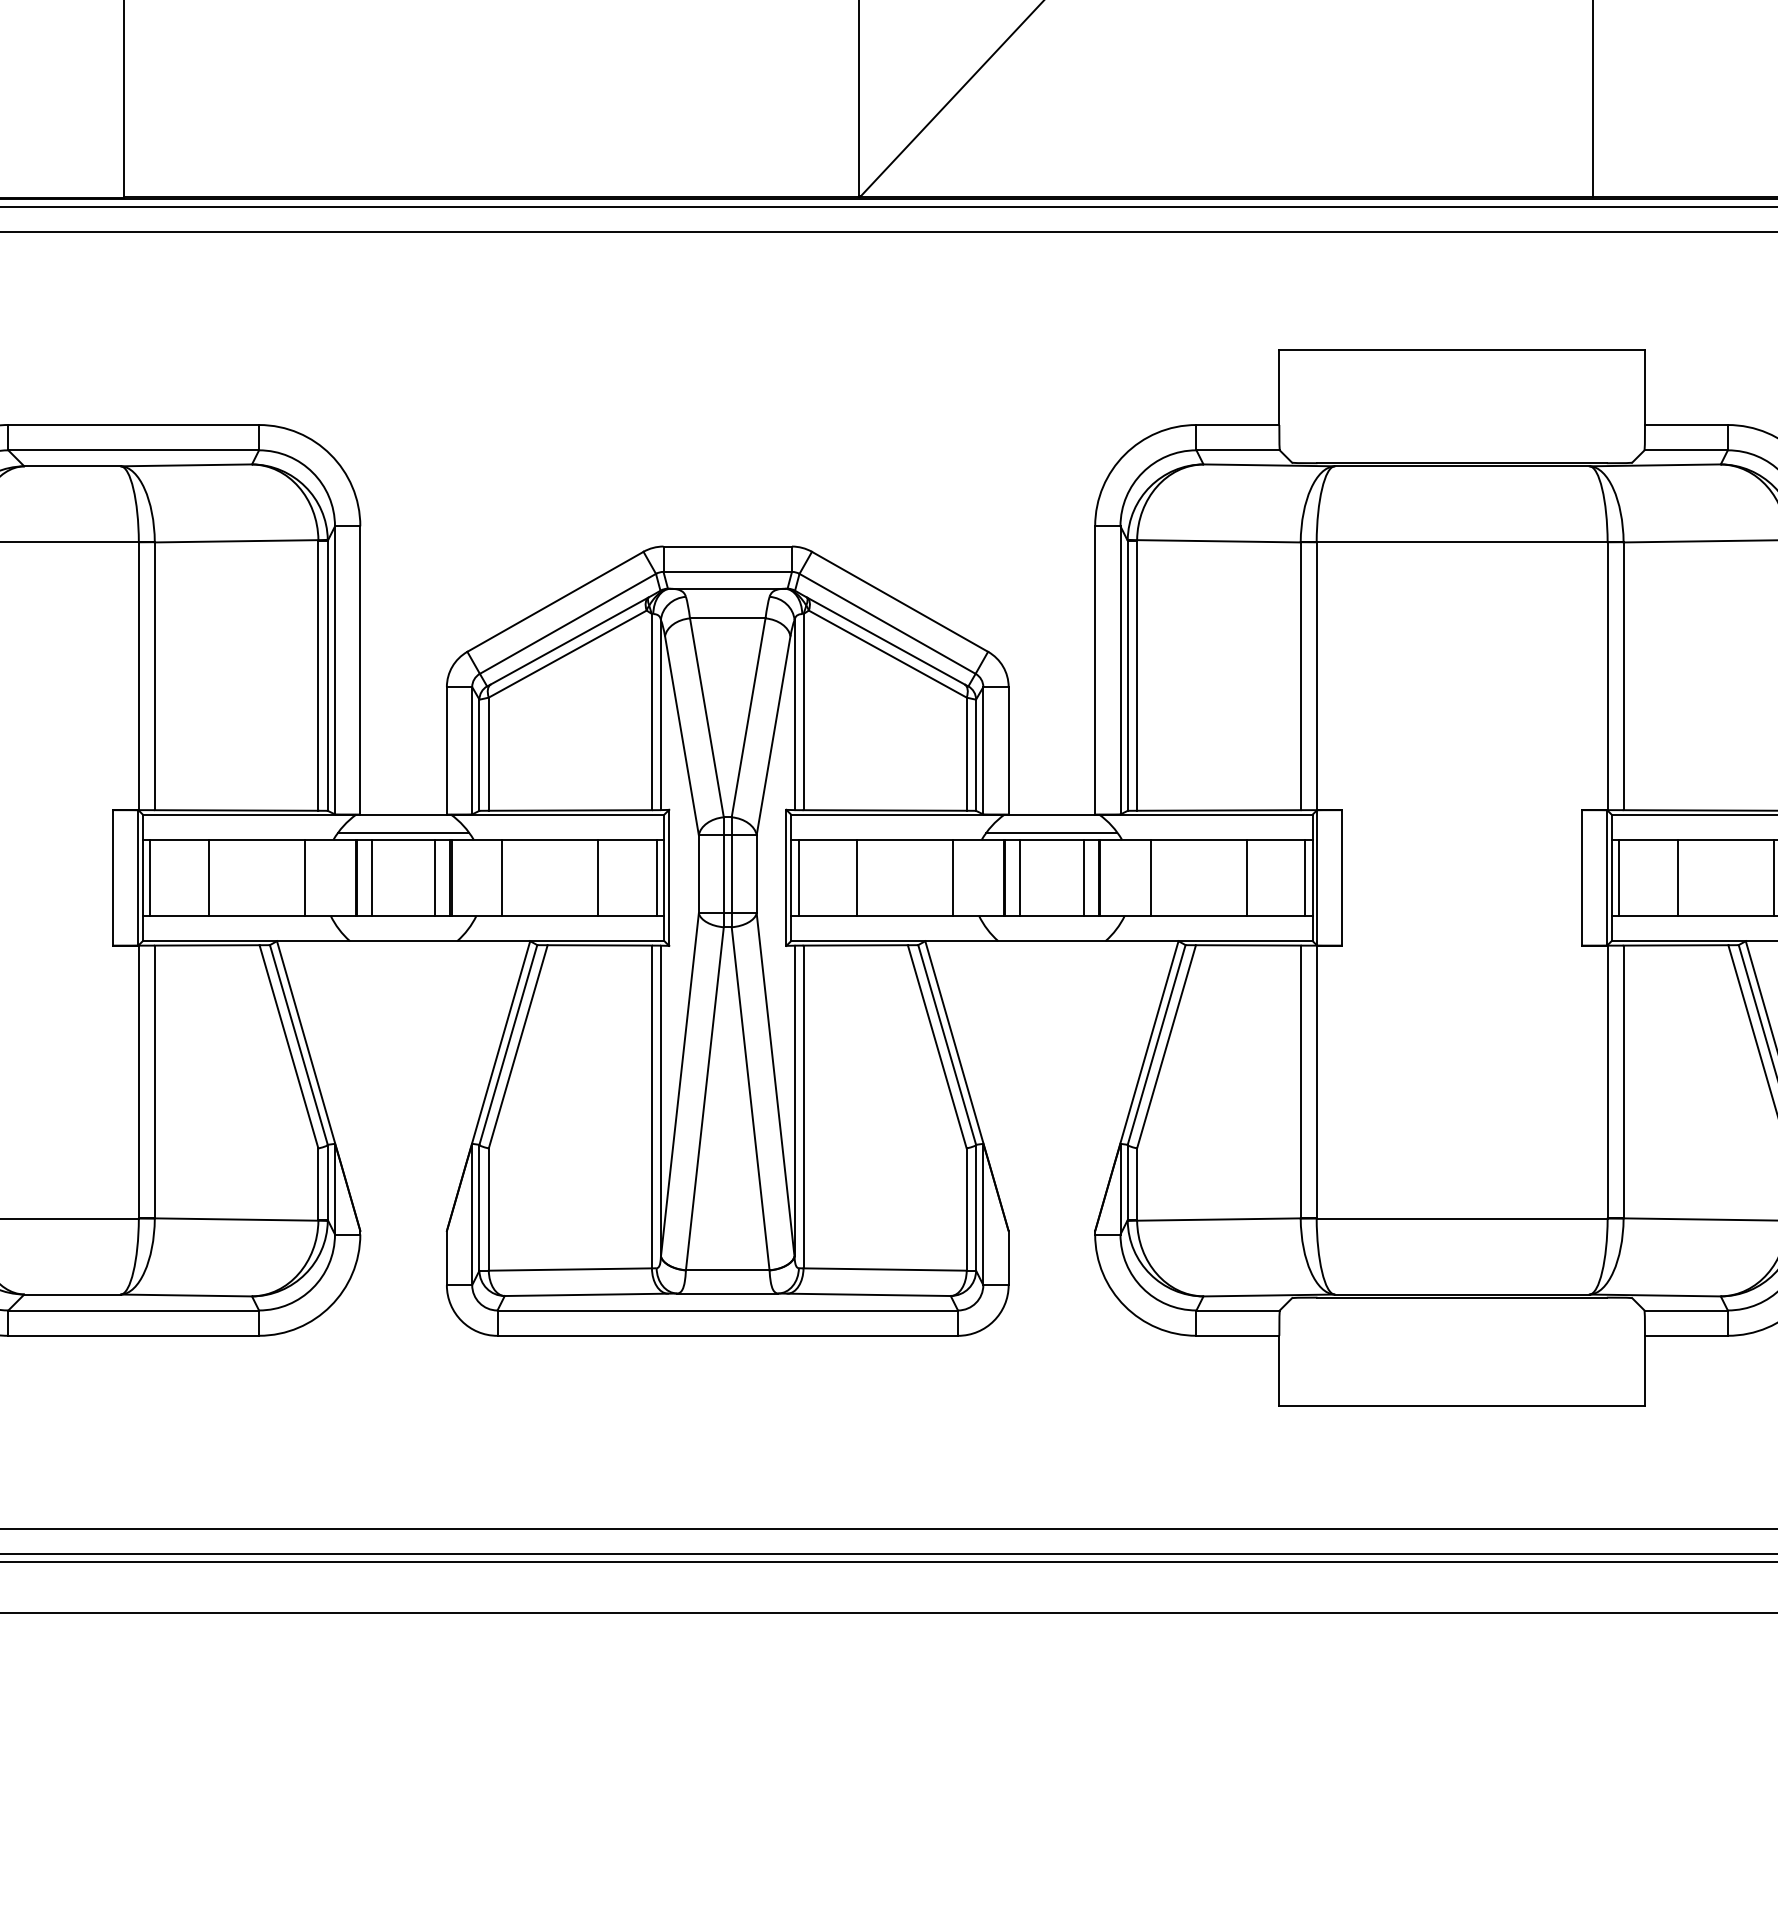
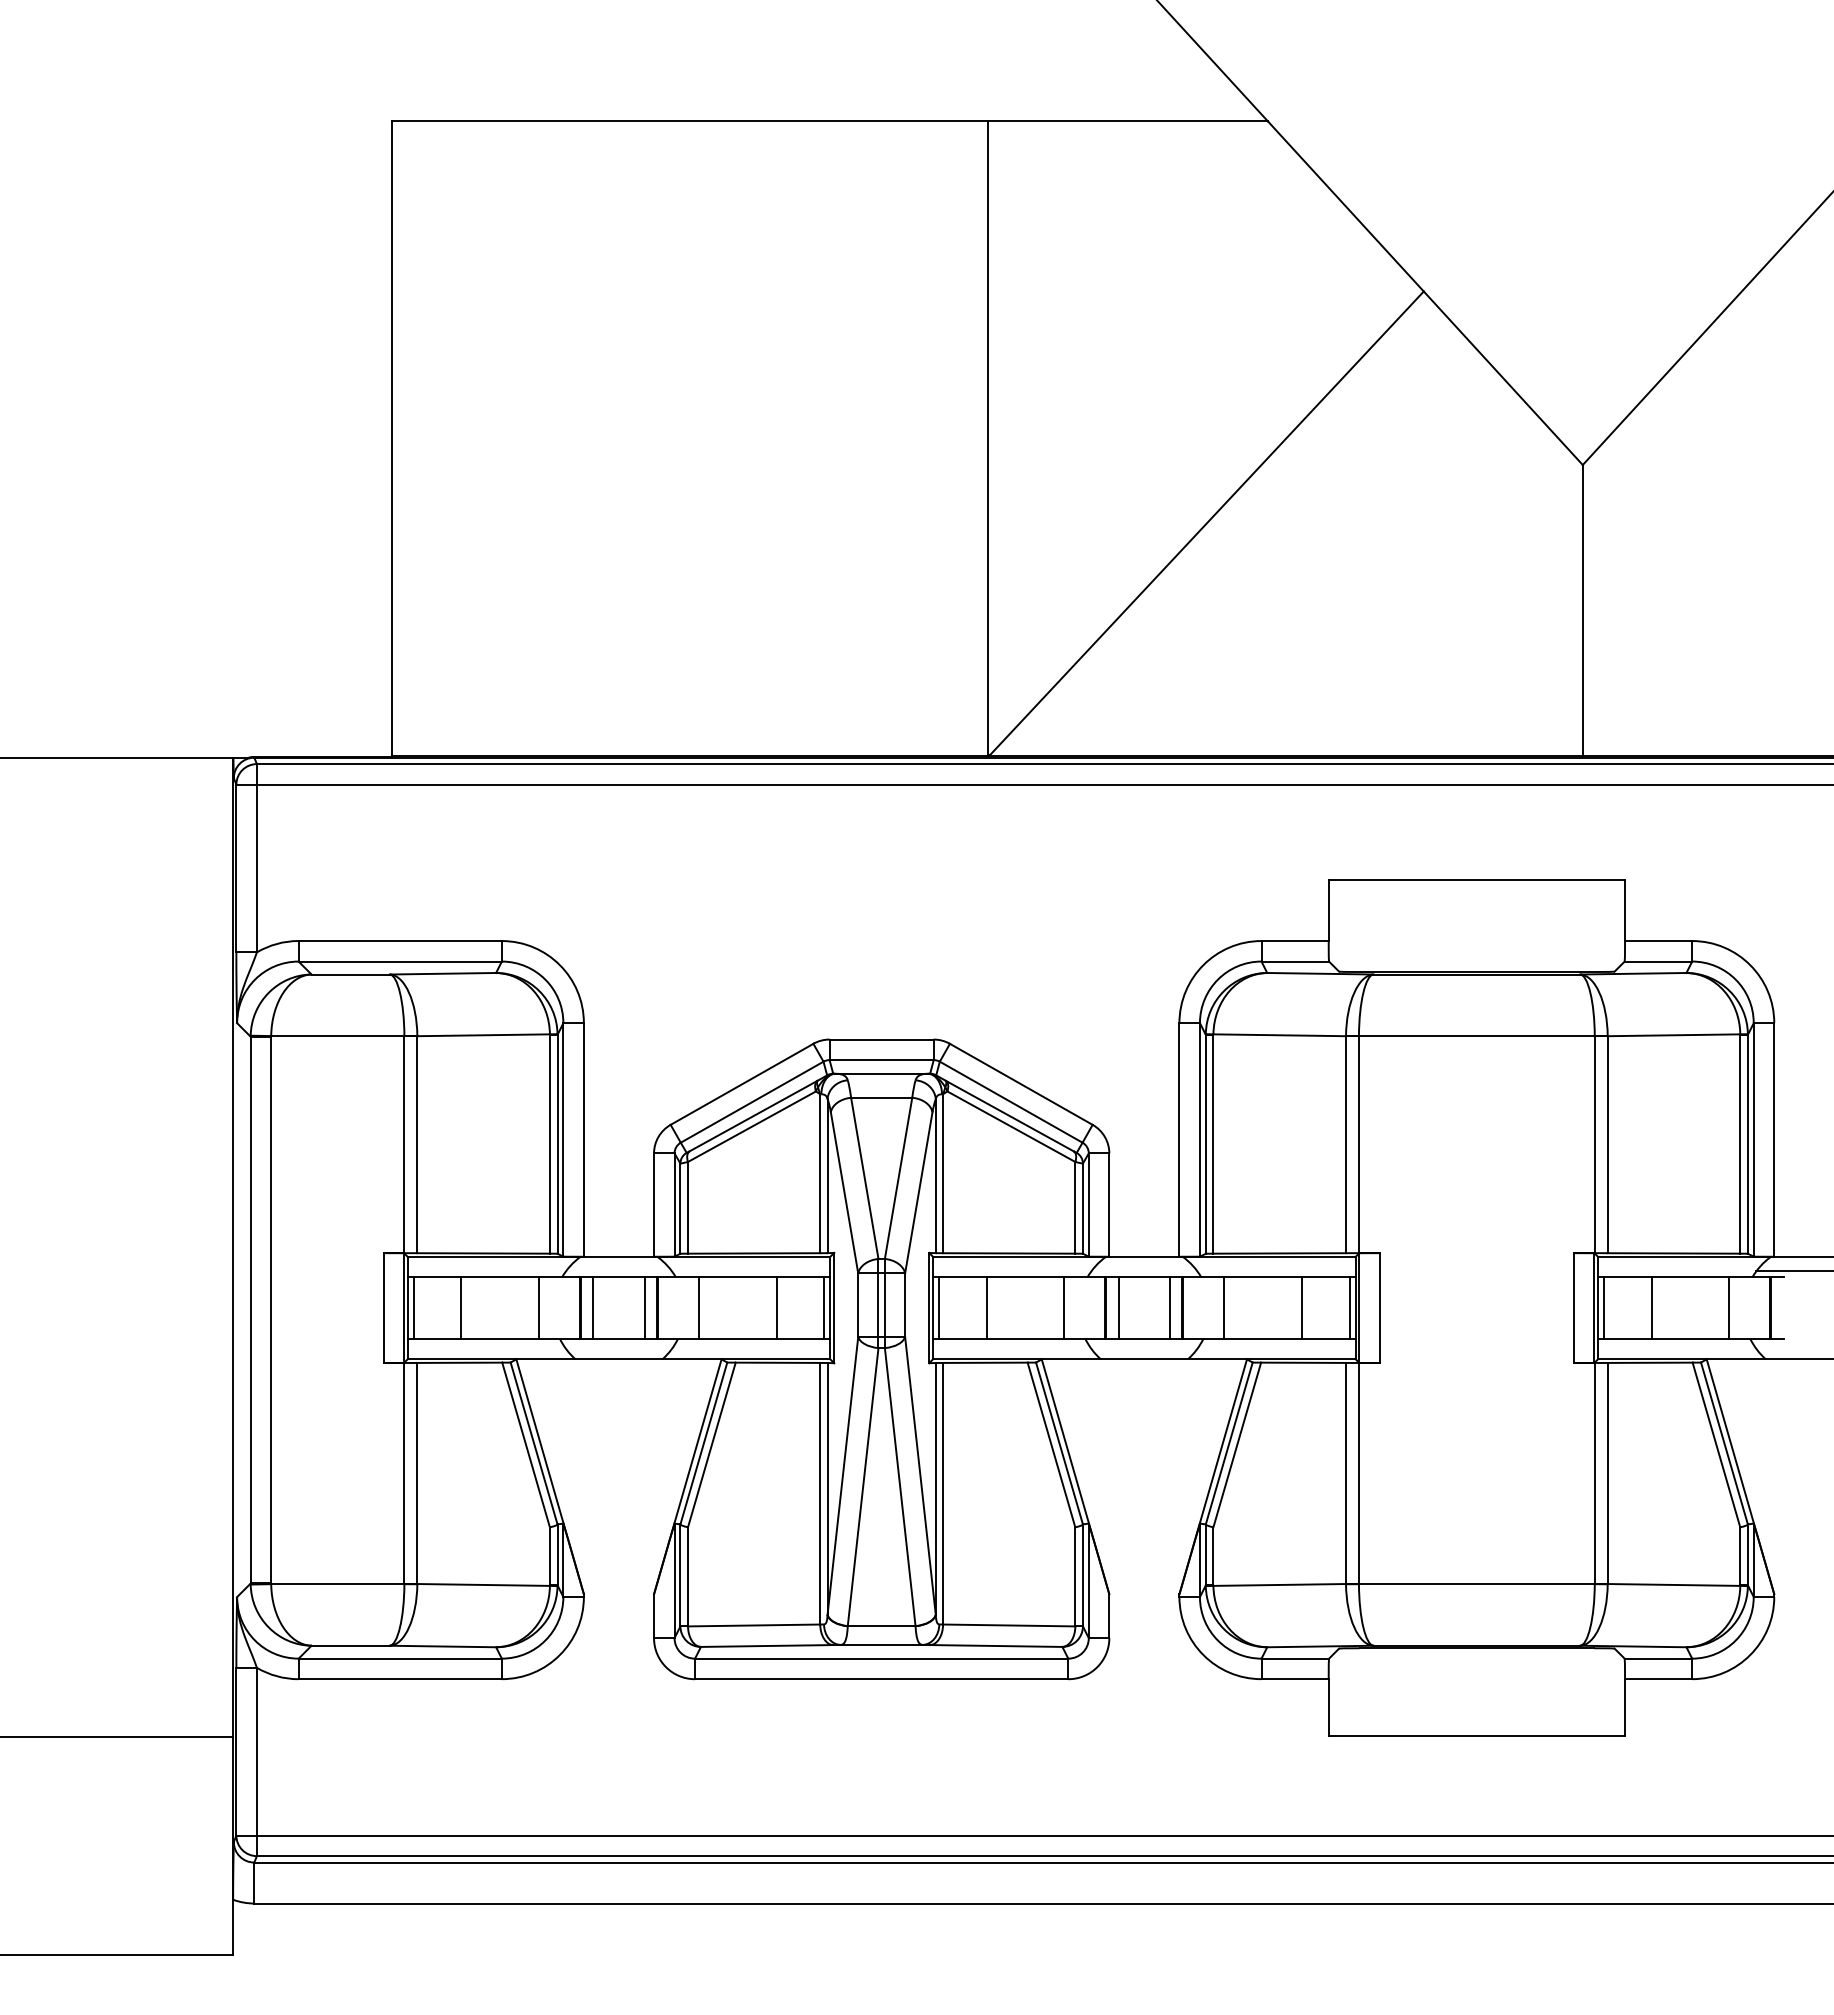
line: (403, 832) -> (618, 1271), removed
line: (1052, 832) -> (1144, 1271), removed

